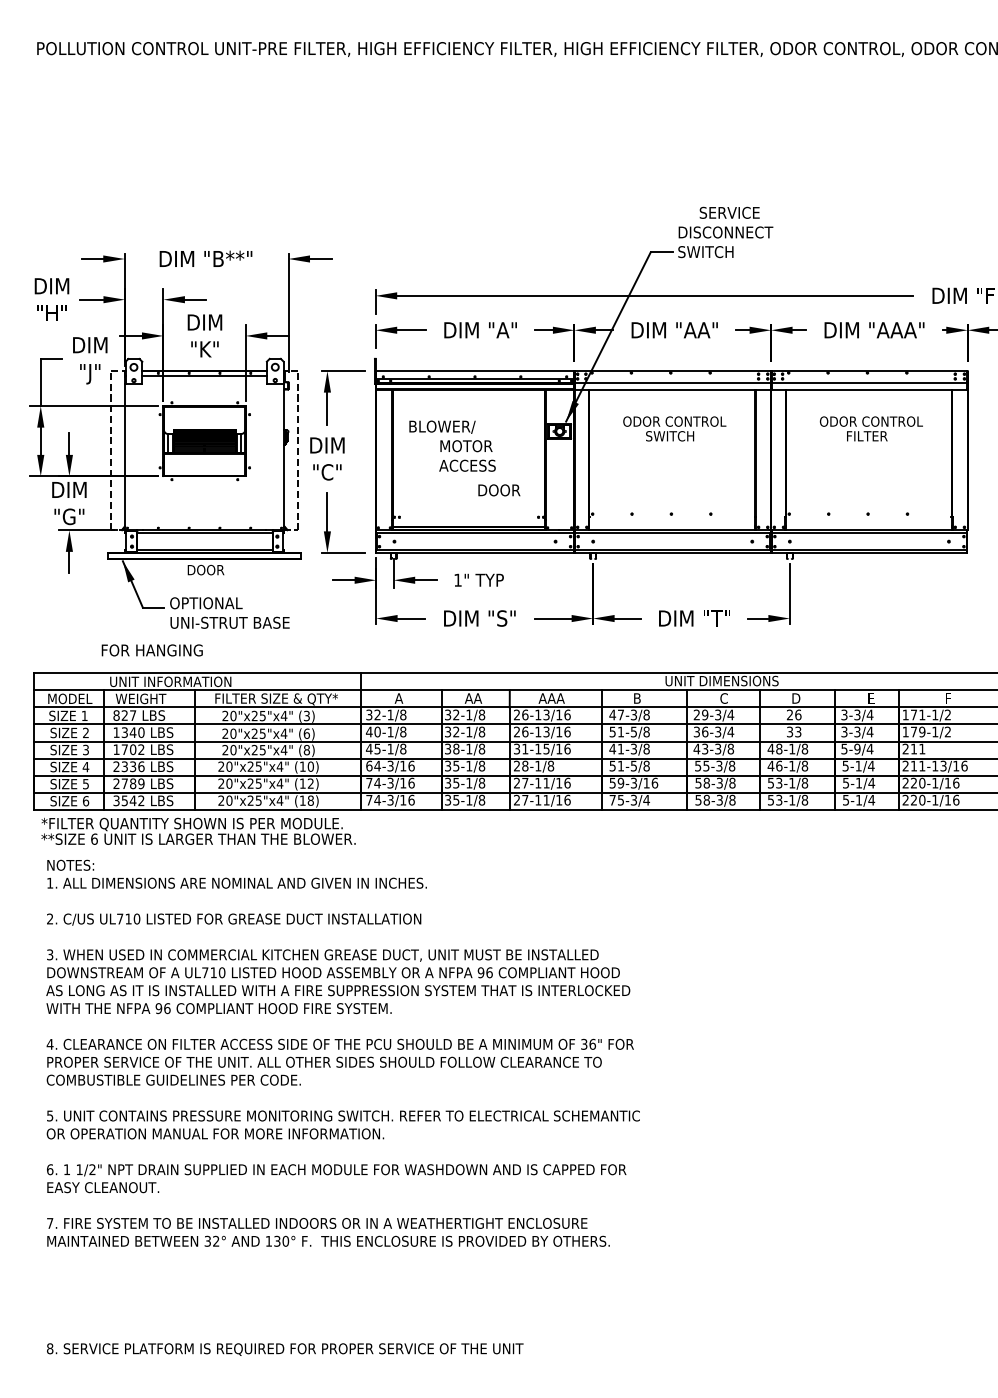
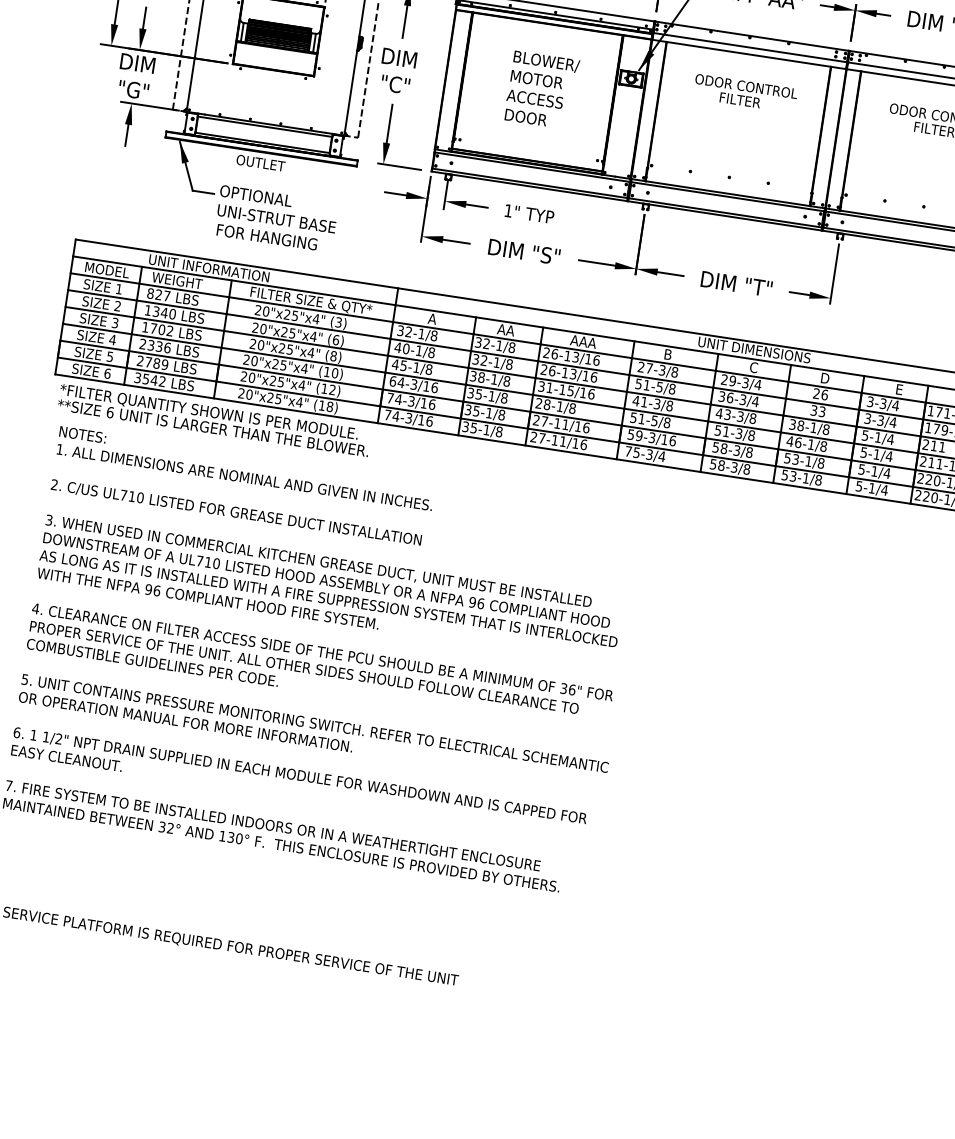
text: (442, 426) -> (546, 61), moved
text: (670, 436) -> (740, 100), SWITCH -> FILTER
text: (499, 490) -> (526, 117), moved
text: (205, 569) -> (260, 162), DOOR -> OUTLET
text: (151, 650) -> (266, 237), moved
text: (612, 714) -> (641, 366), 47-3/8 -> 27-3/8
text: (770, 748) -> (792, 423), 48-1/8 -> 38-1/8
text: (857, 748) -> (878, 436), 5-9/4 -> 5-1/4
text: (706, 765) -> (726, 431), 55-3/8 -> 51-3/8

